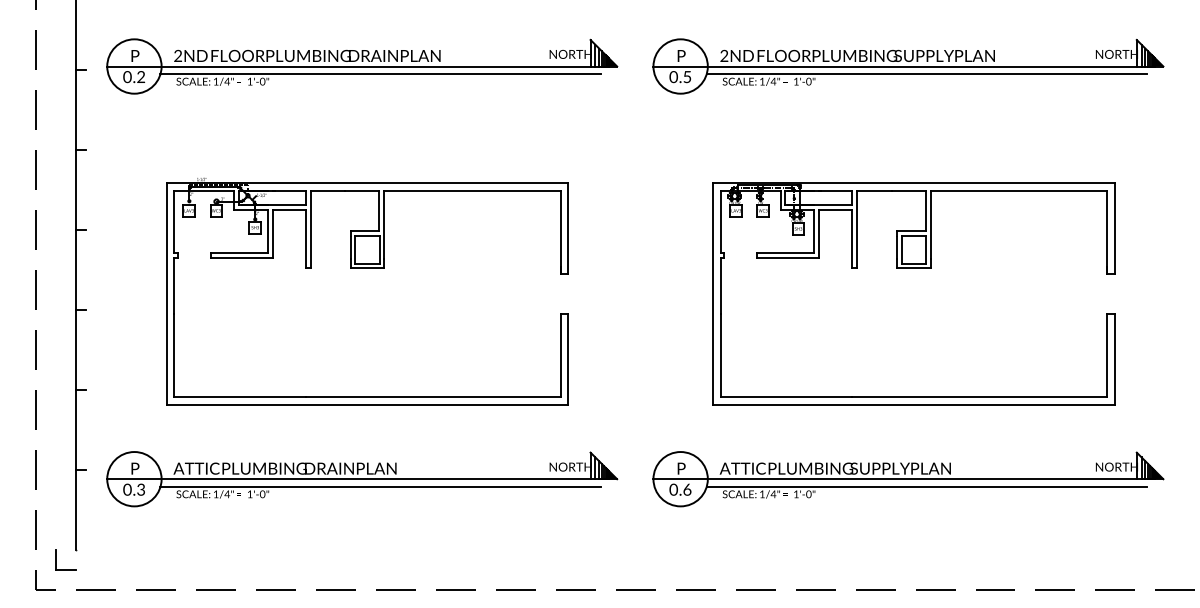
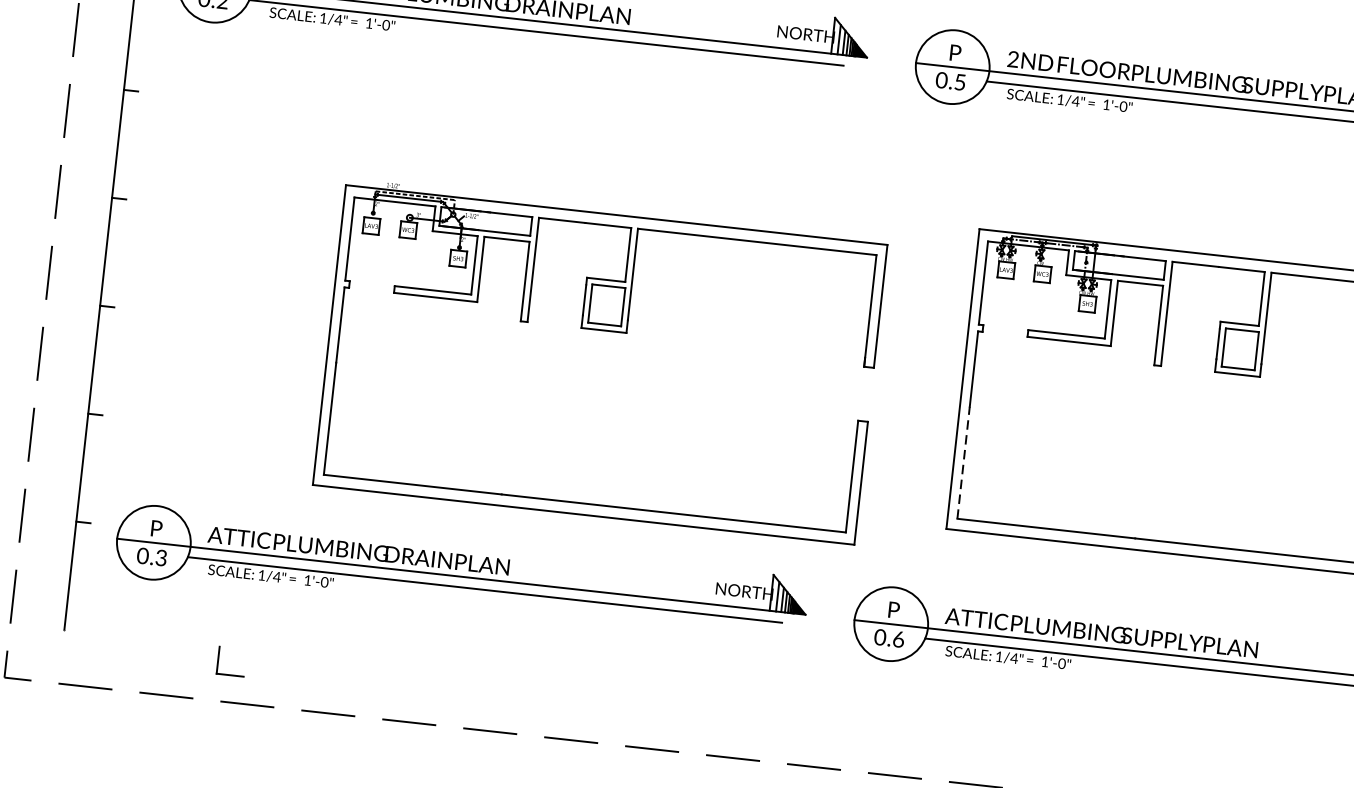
part: (367, 268) -> (603, 330), moved
line: (720, 355) -> (963, 463), solid -> dashed
part: (56, 559) -> (218, 659), moved

